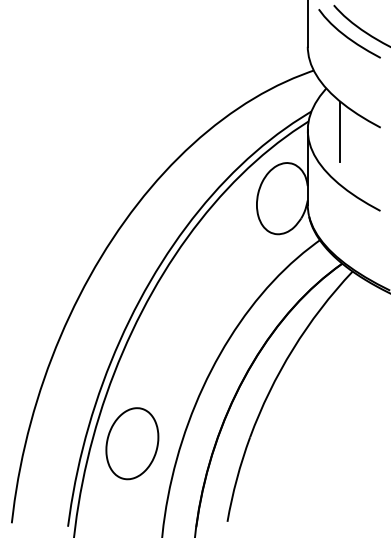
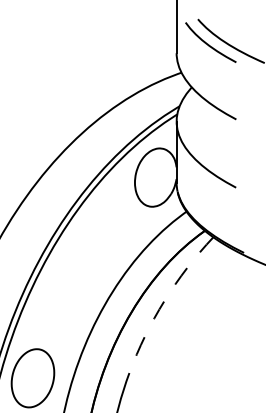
line: (340, 131) -> (203, 122), removed
arc: (293, 349) -> (164, 301), solid -> dashed

